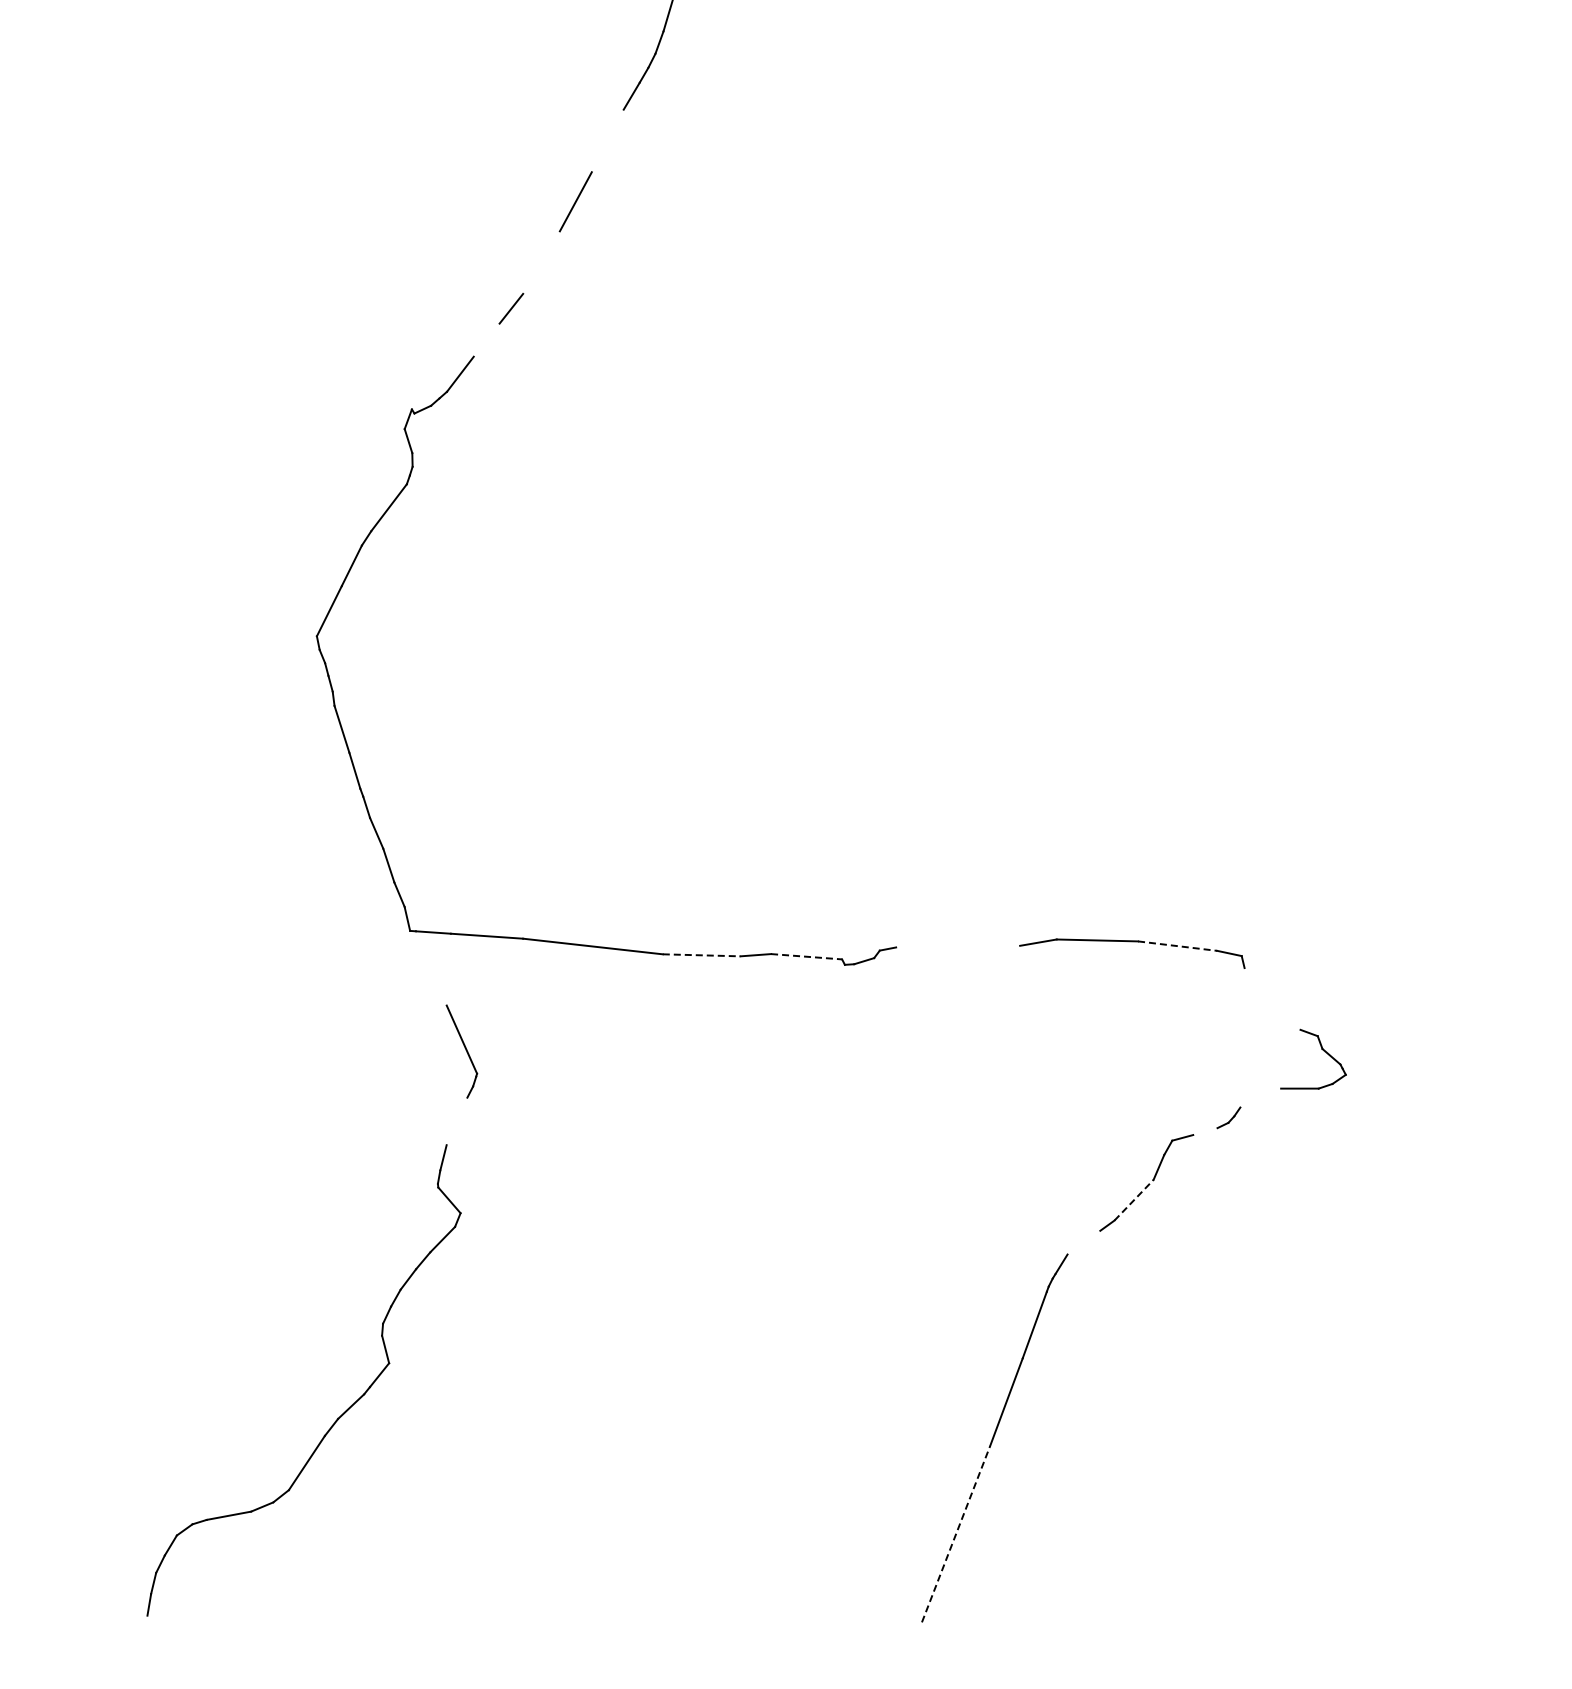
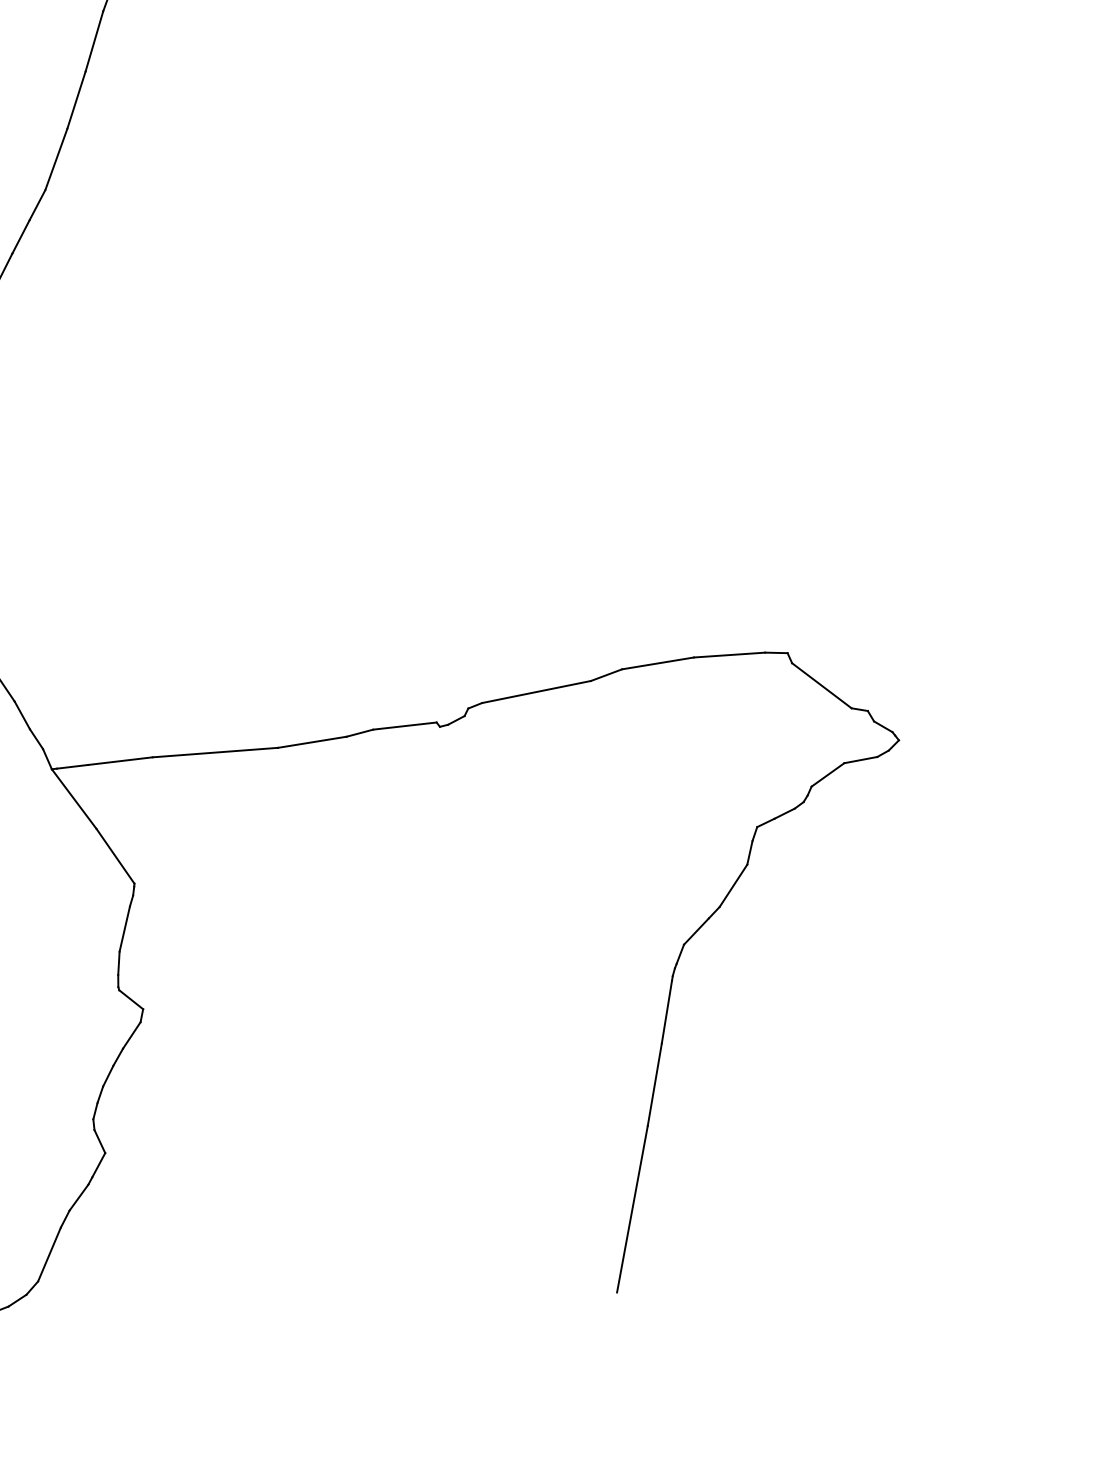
line: (607, 140) -> (94, 41), added
line: (541, 262) -> (56, 159), added
line: (486, 339) -> (20, 236), added
line: (958, 946) -> (536, 691), added
line: (1177, 946) -> (729, 655), dashed -> solid
line: (701, 955) -> (312, 742), dashed -> solid
line: (806, 956) -> (404, 725), dashed -> solid
line: (428, 967) -> (74, 798), added
line: (1272, 998) -> (821, 685), added
line: (1260, 1097) -> (827, 774), added
line: (456, 1121) -> (124, 929), added
line: (1205, 1131) -> (784, 813), added
line: (1134, 1199) -> (733, 885), dashed -> solid
line: (1083, 1242) -> (696, 931), added
line: (956, 1534) -> (632, 1209), dashed -> solid

